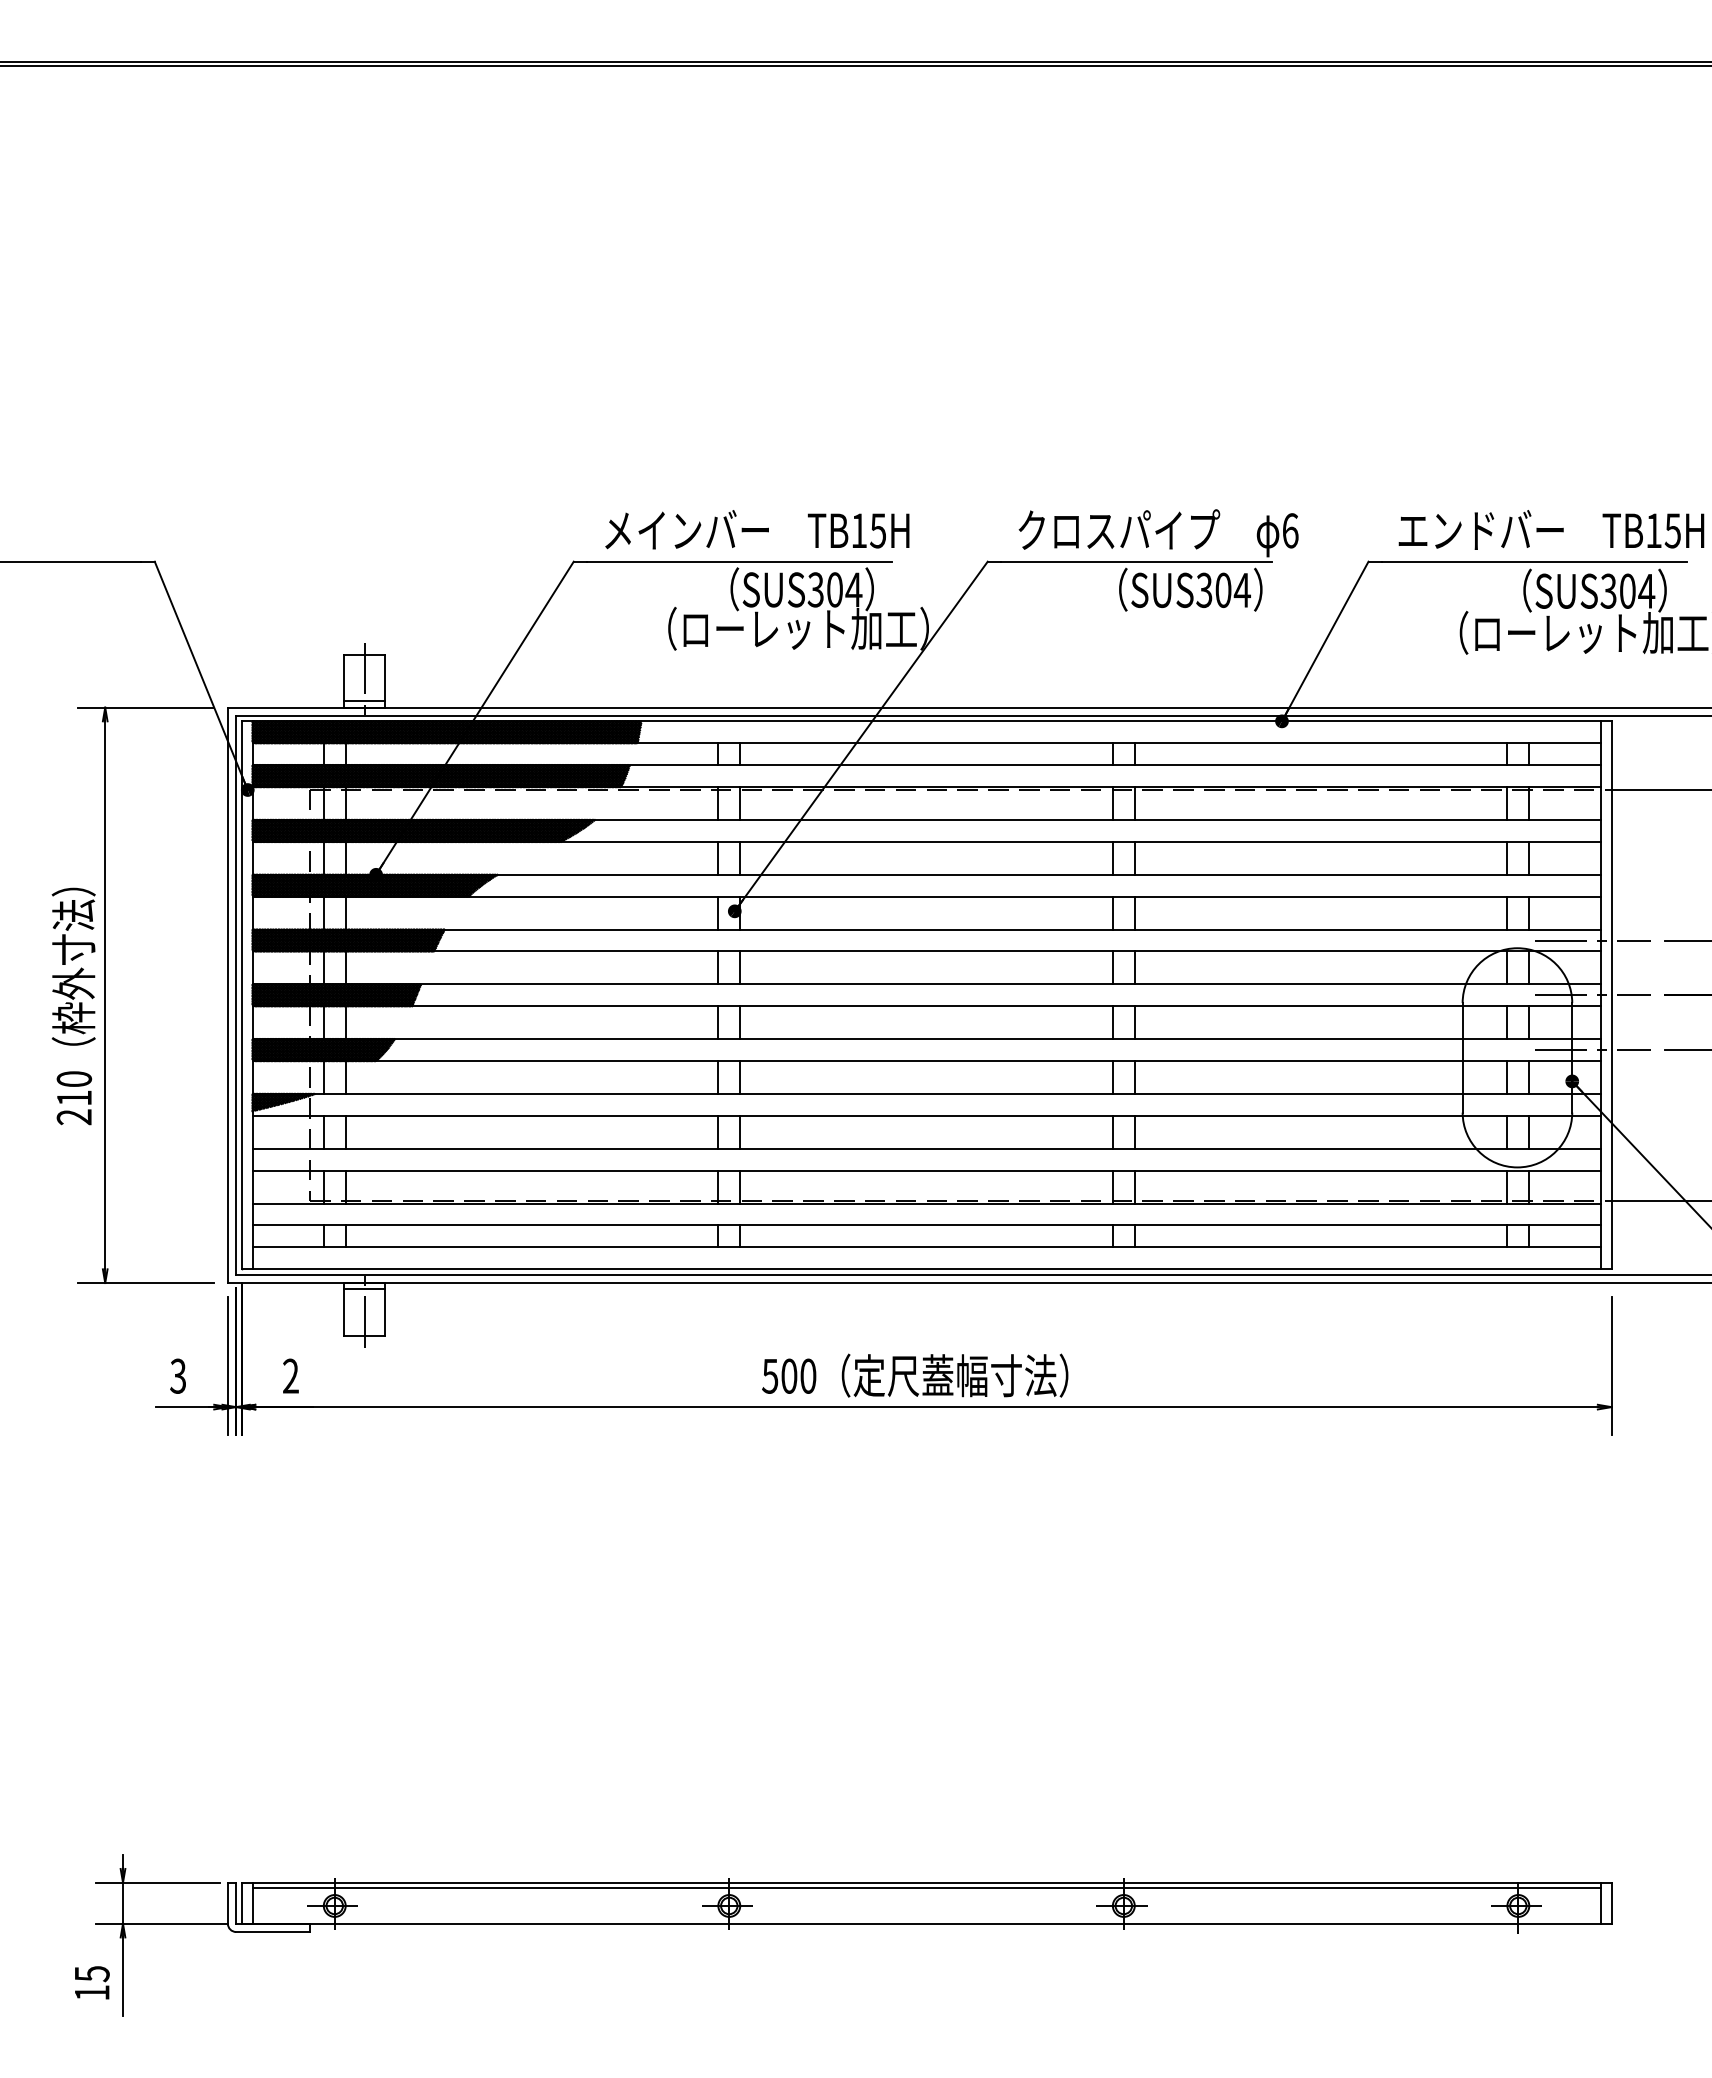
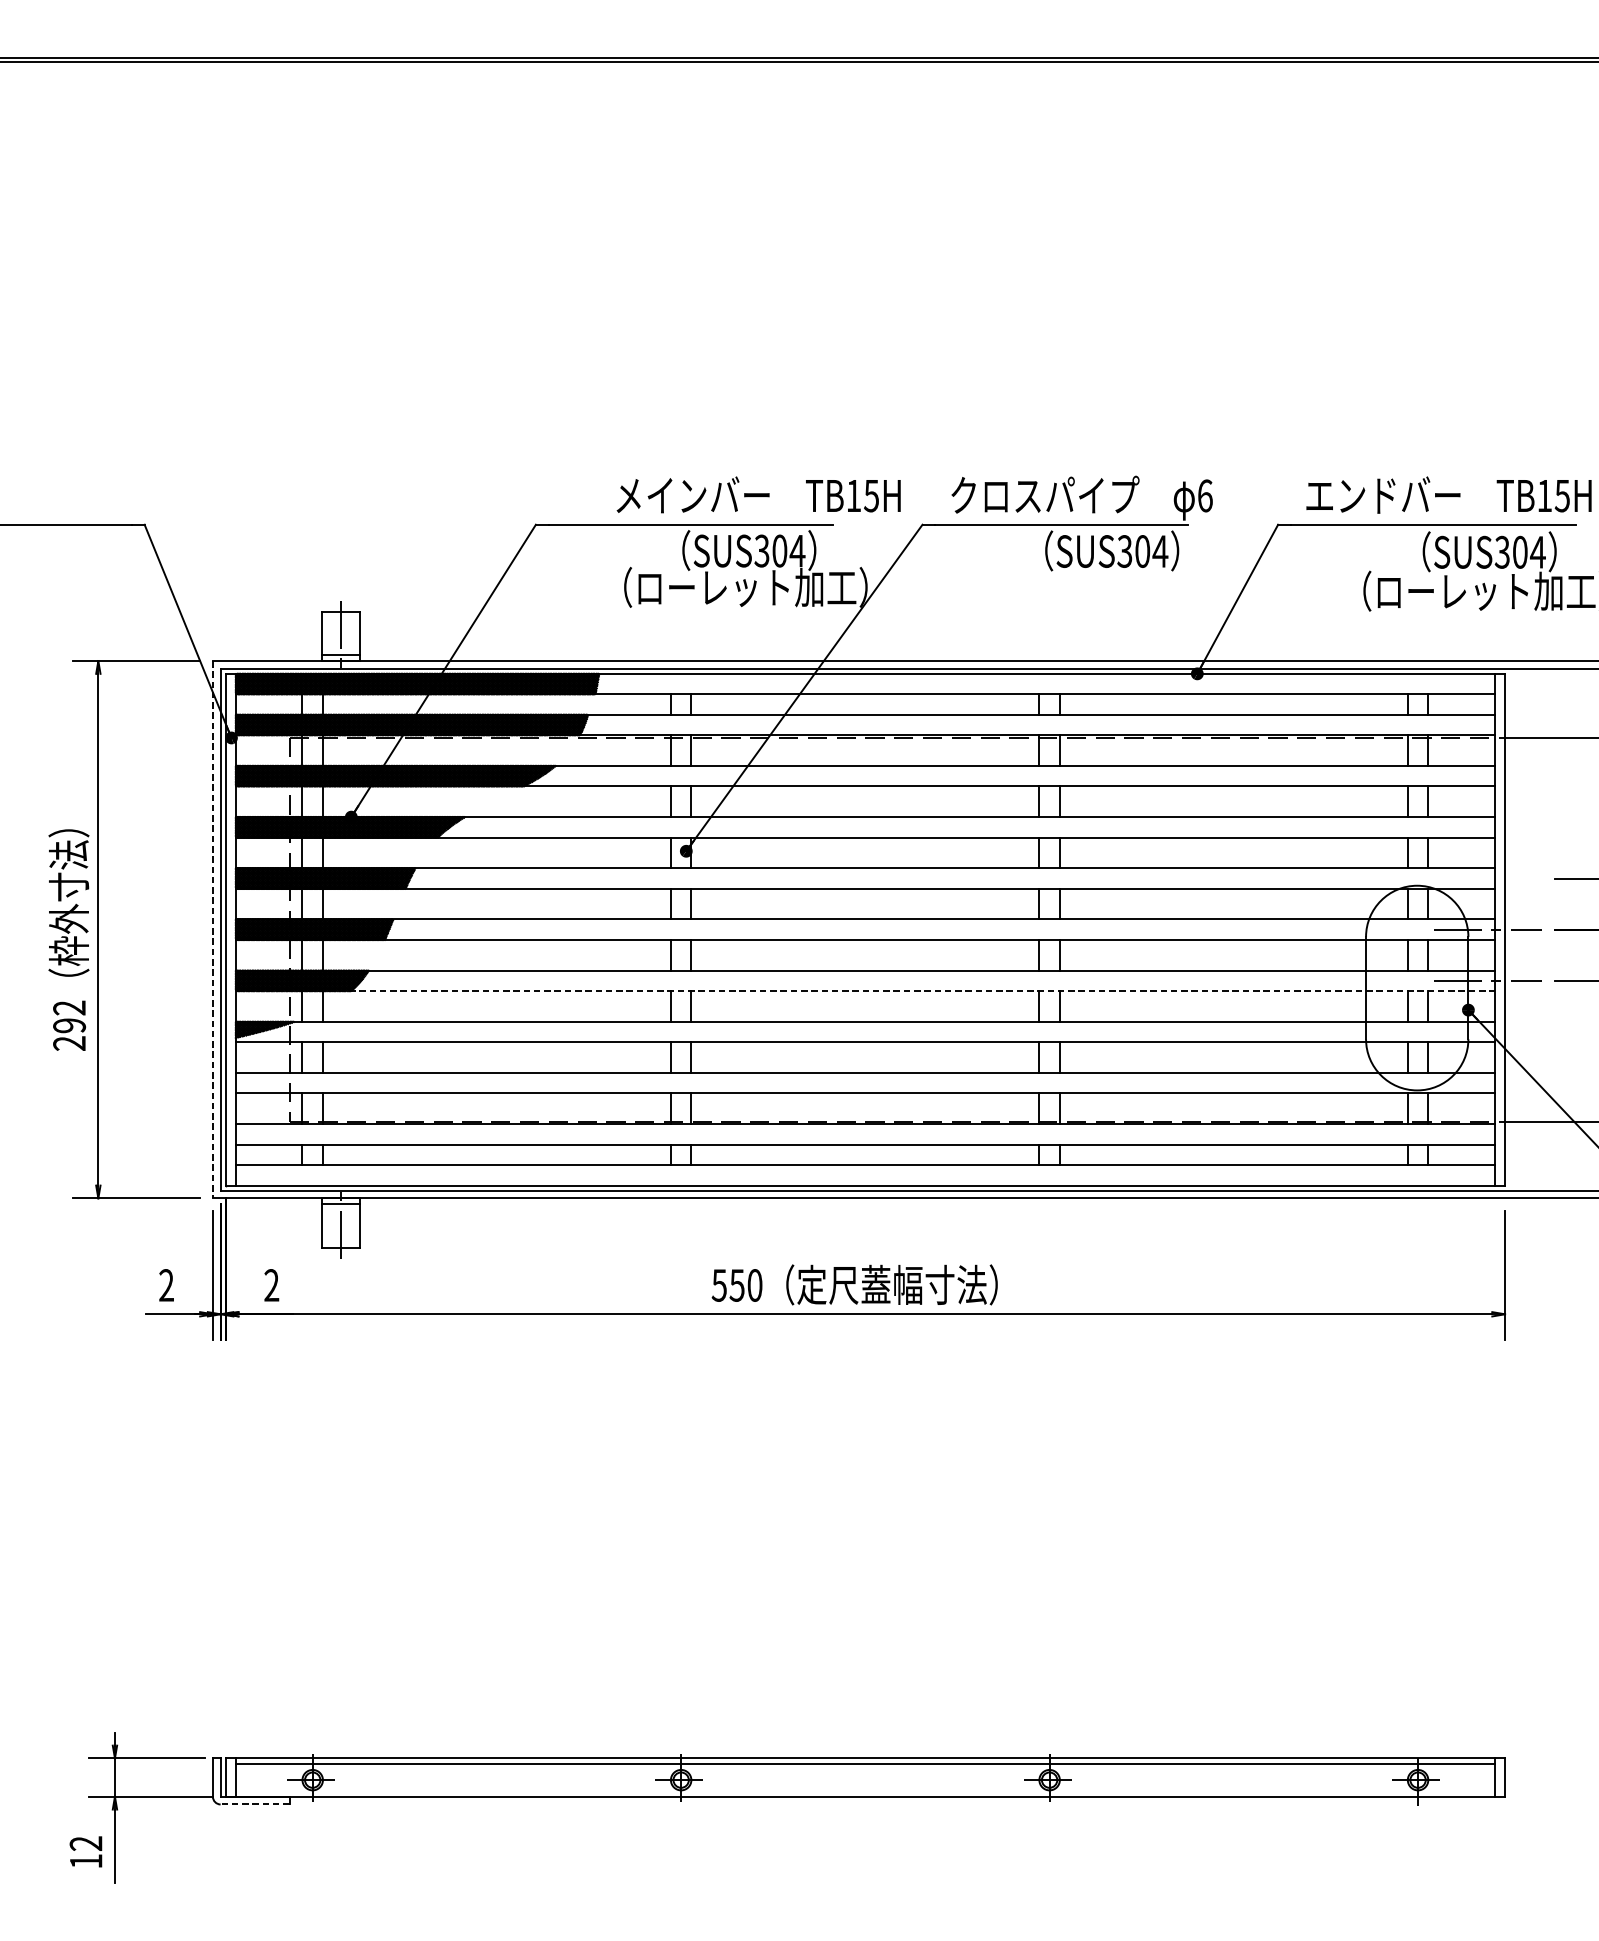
text: (757, 529) -> (758, 494), moved
line: (1592, 940) -> (1487, 878), removed
line: (227, 995) -> (212, 929), solid -> dashed
line: (926, 1061) -> (865, 991), solid -> dashed
text: (74, 1088) -> (69, 1016), 210 -> 292
text: (789, 1375) -> (737, 1284), 500 -> 550
text: (178, 1376) -> (166, 1285), 3 -> 2
line: (273, 1931) -> (255, 1804), solid -> dashed
text: (91, 1974) -> (85, 1844), 15 -> 12

